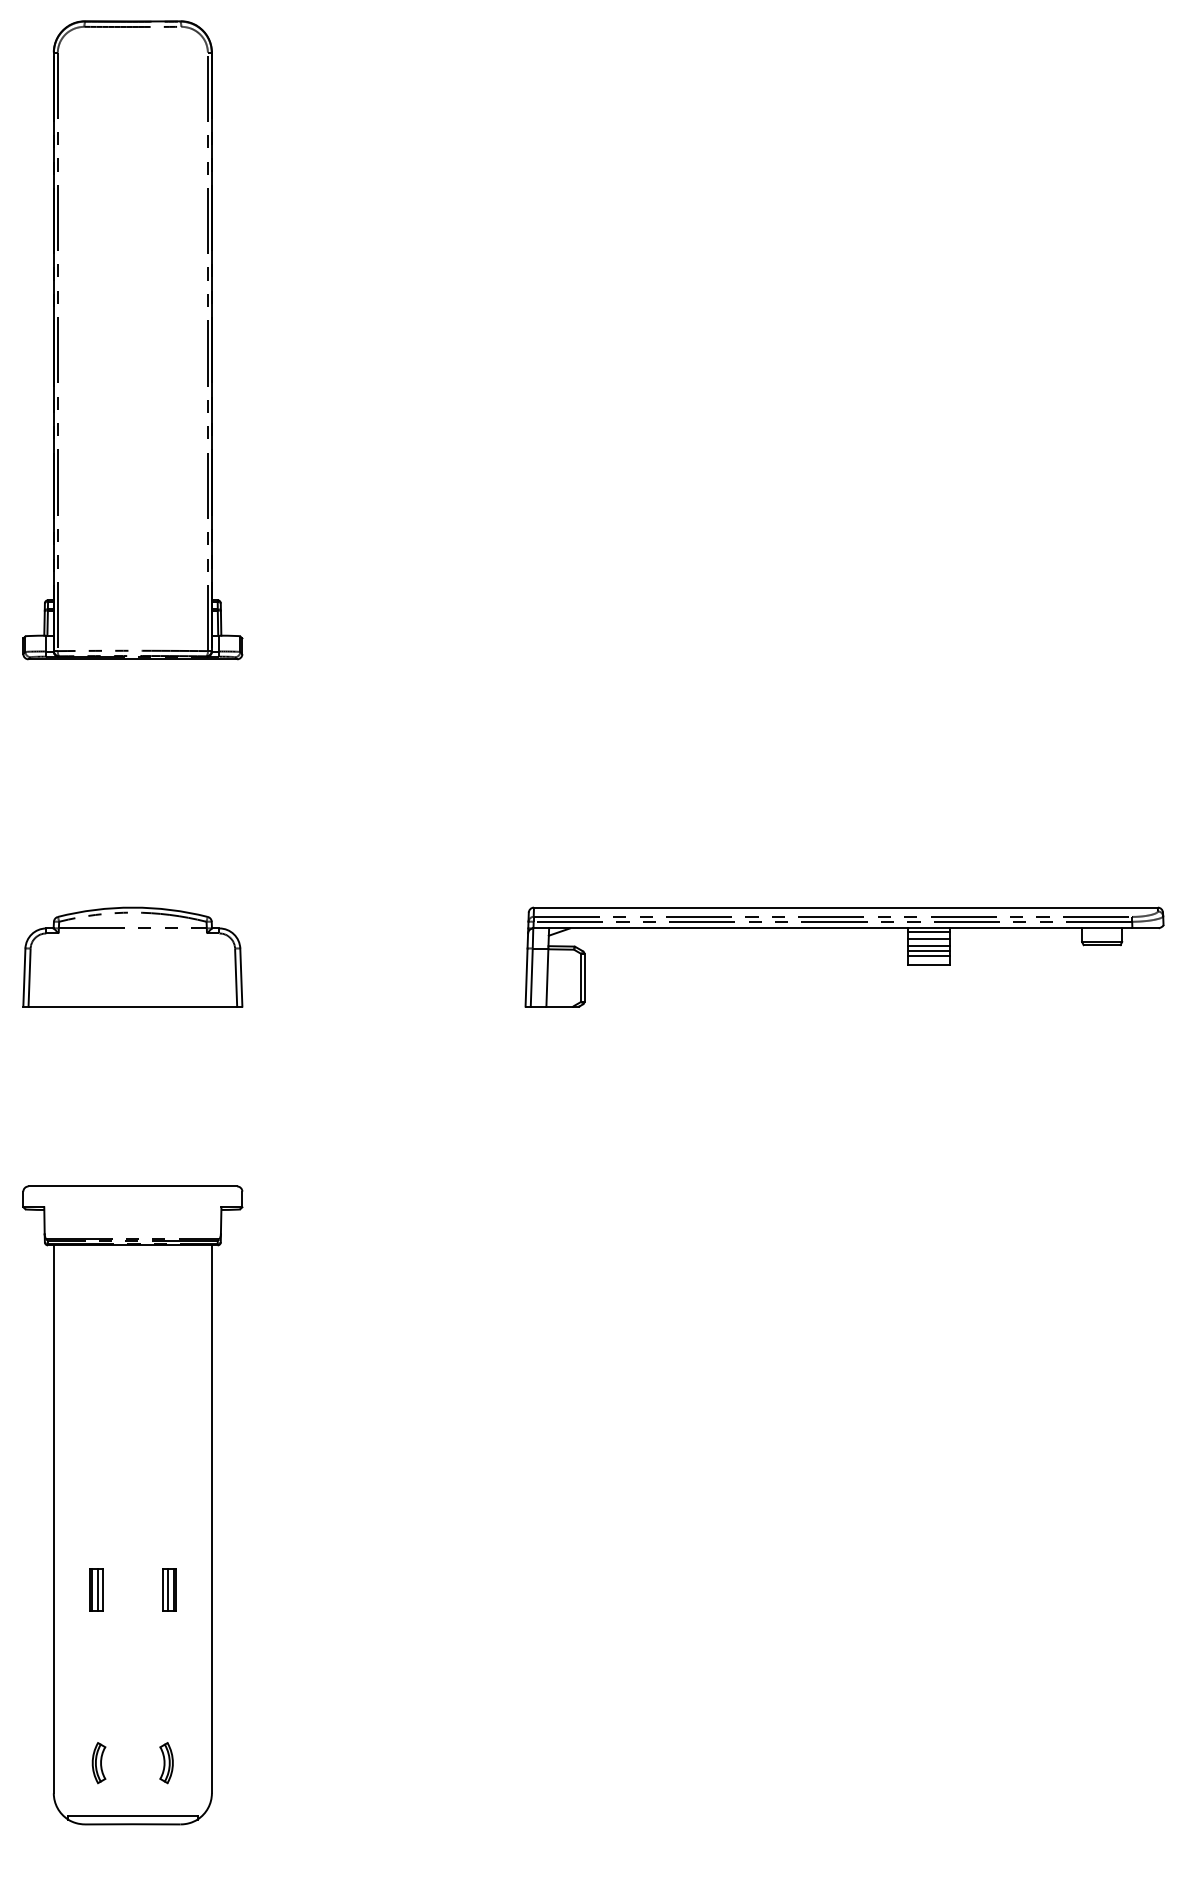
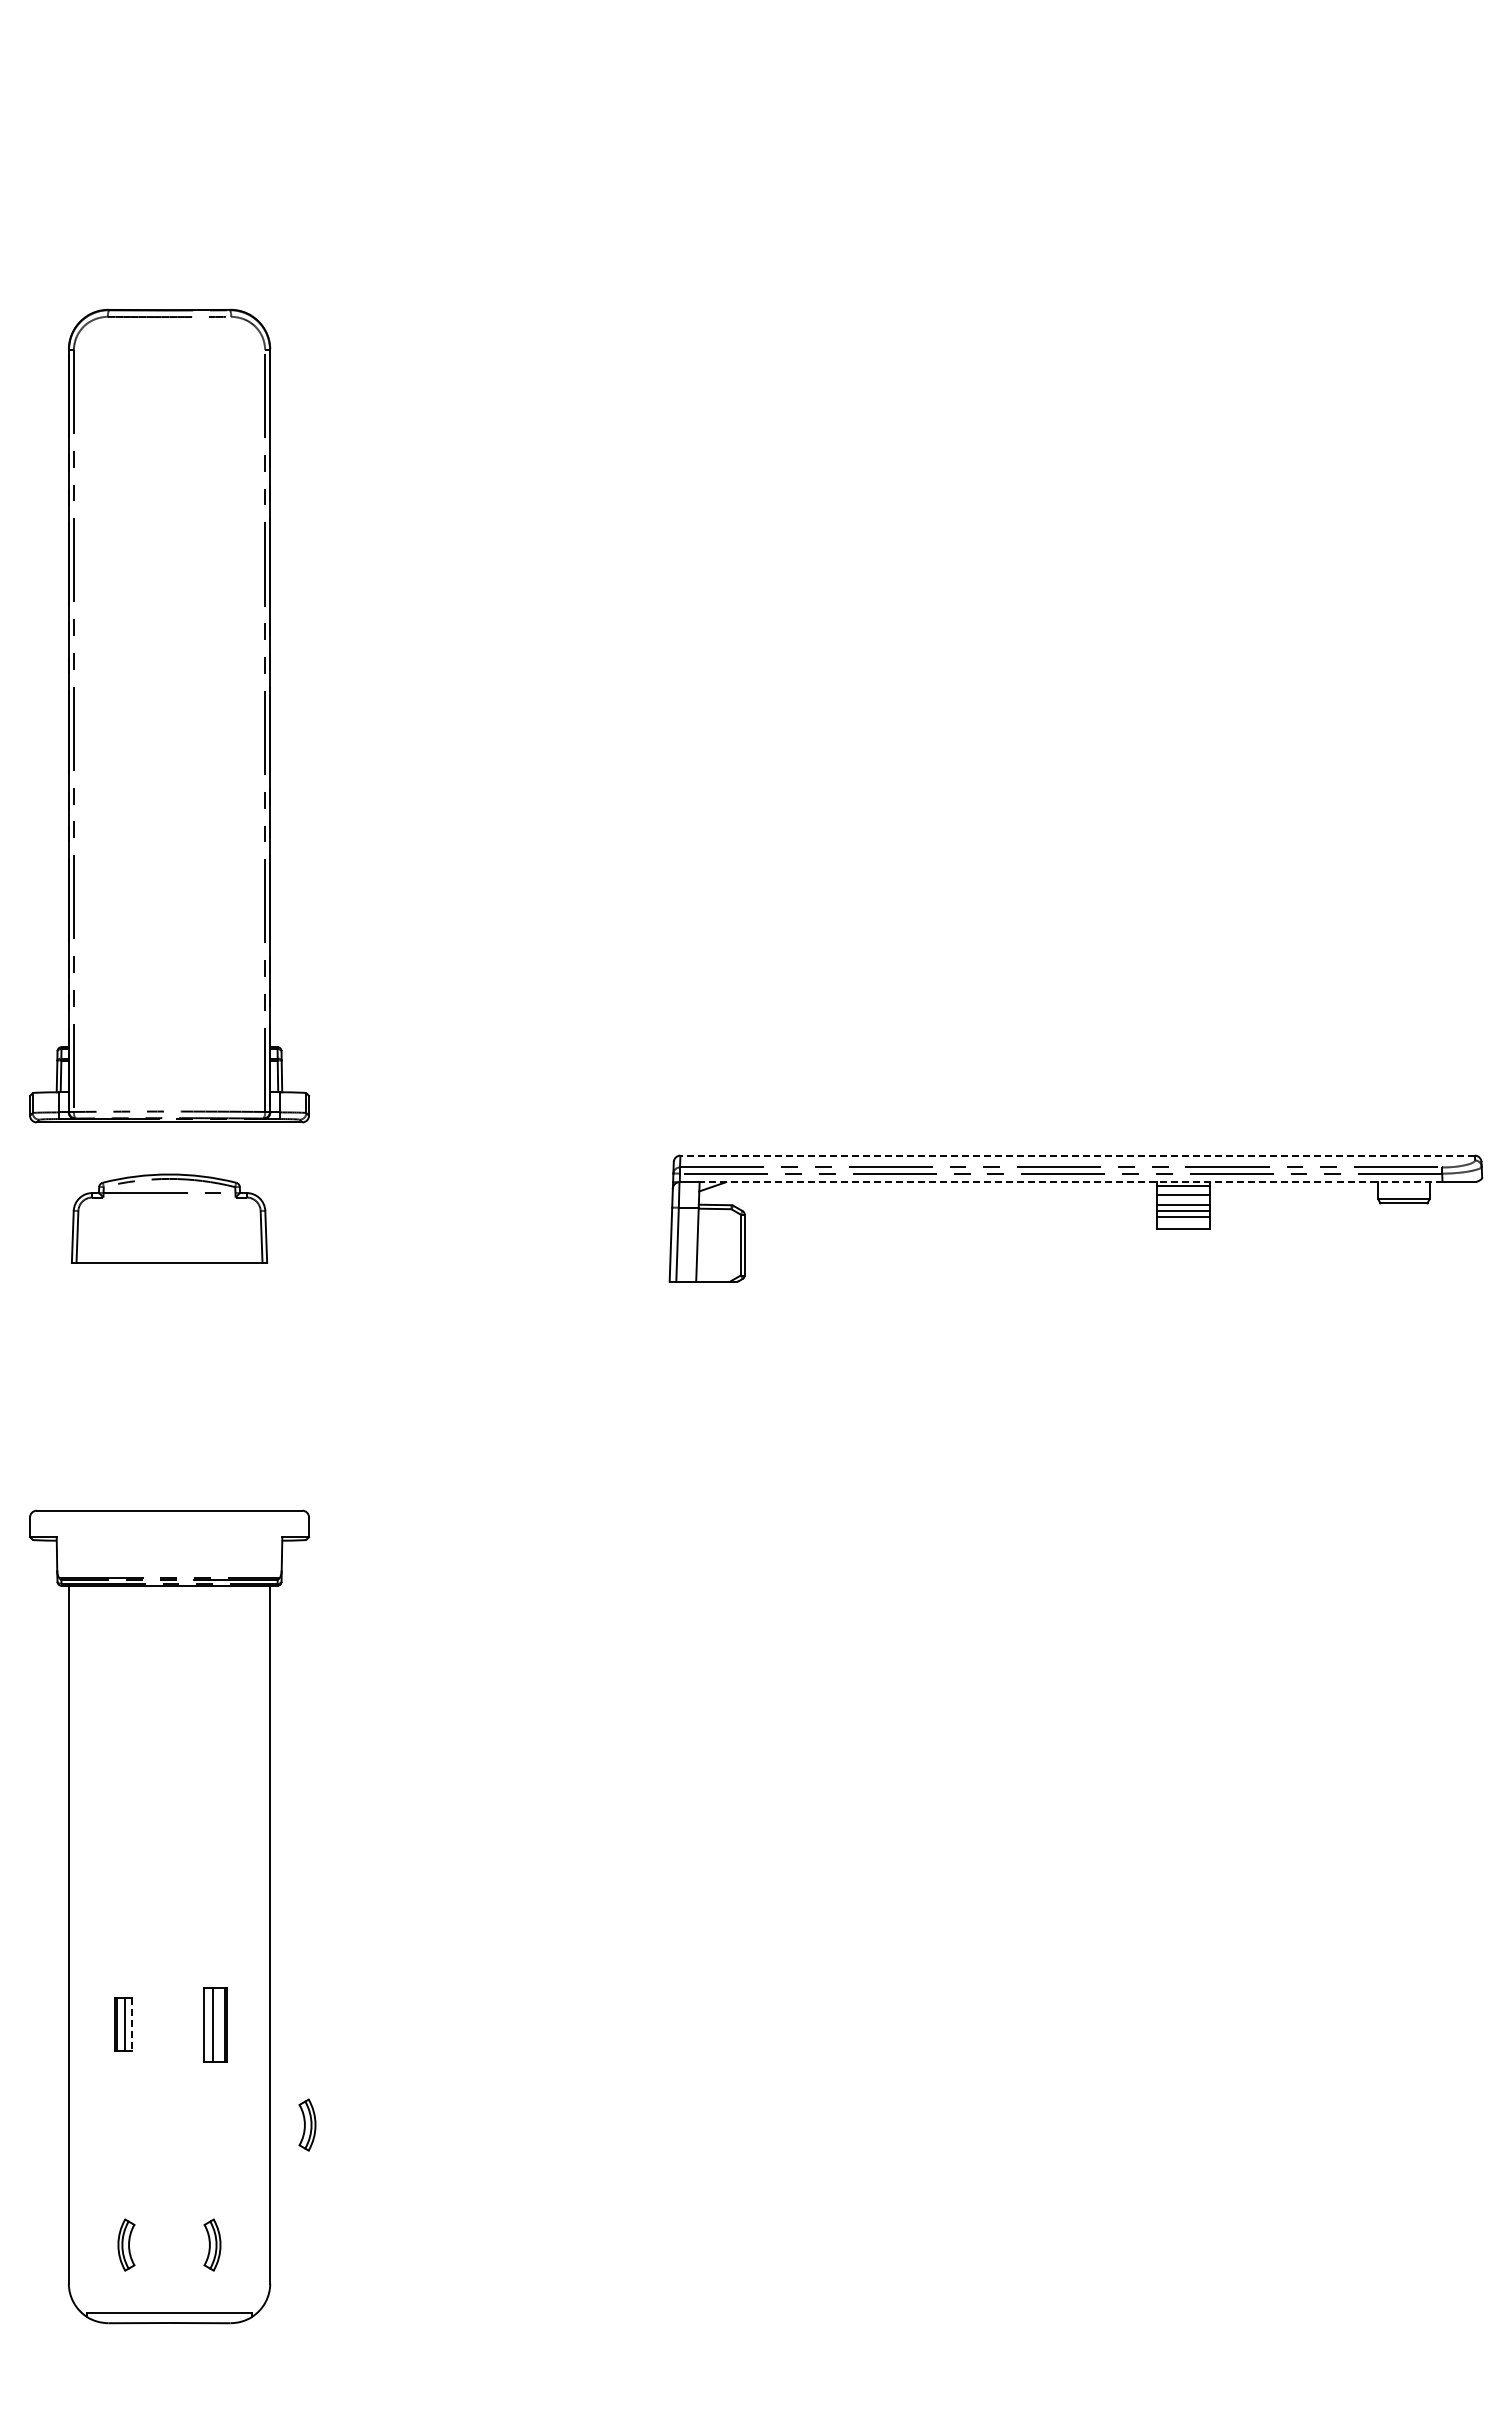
part: (132, 339) -> (169, 715), moved
line: (845, 907) -> (1077, 1155), solid -> dashed
line: (840, 928) -> (1070, 1182), solid -> dashed
part: (132, 956) -> (169, 1218), size x0.7
line: (102, 1589) -> (131, 2024), solid -> dashed
part: (168, 1589) -> (215, 2024), size x1.4
part: (241, 1668) -> (307, 2124), added

